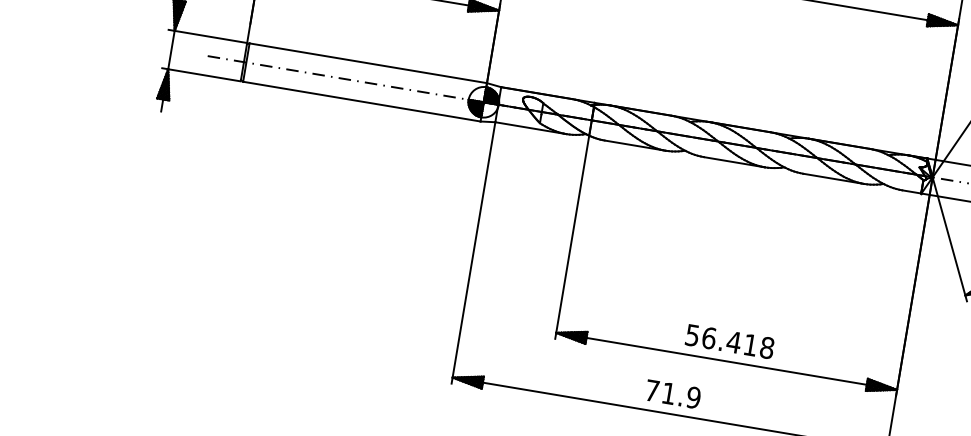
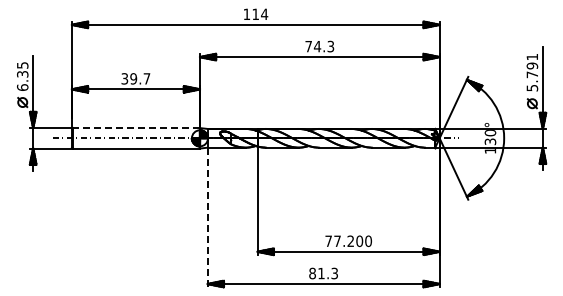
line: (367, 64) -> (136, 128), solid -> dashed
line: (473, 252) -> (207, 217), solid -> dashed
text: (729, 342) -> (348, 241), 56.418 -> 77.200
text: (672, 394) -> (323, 273), 71.9 -> 81.3

